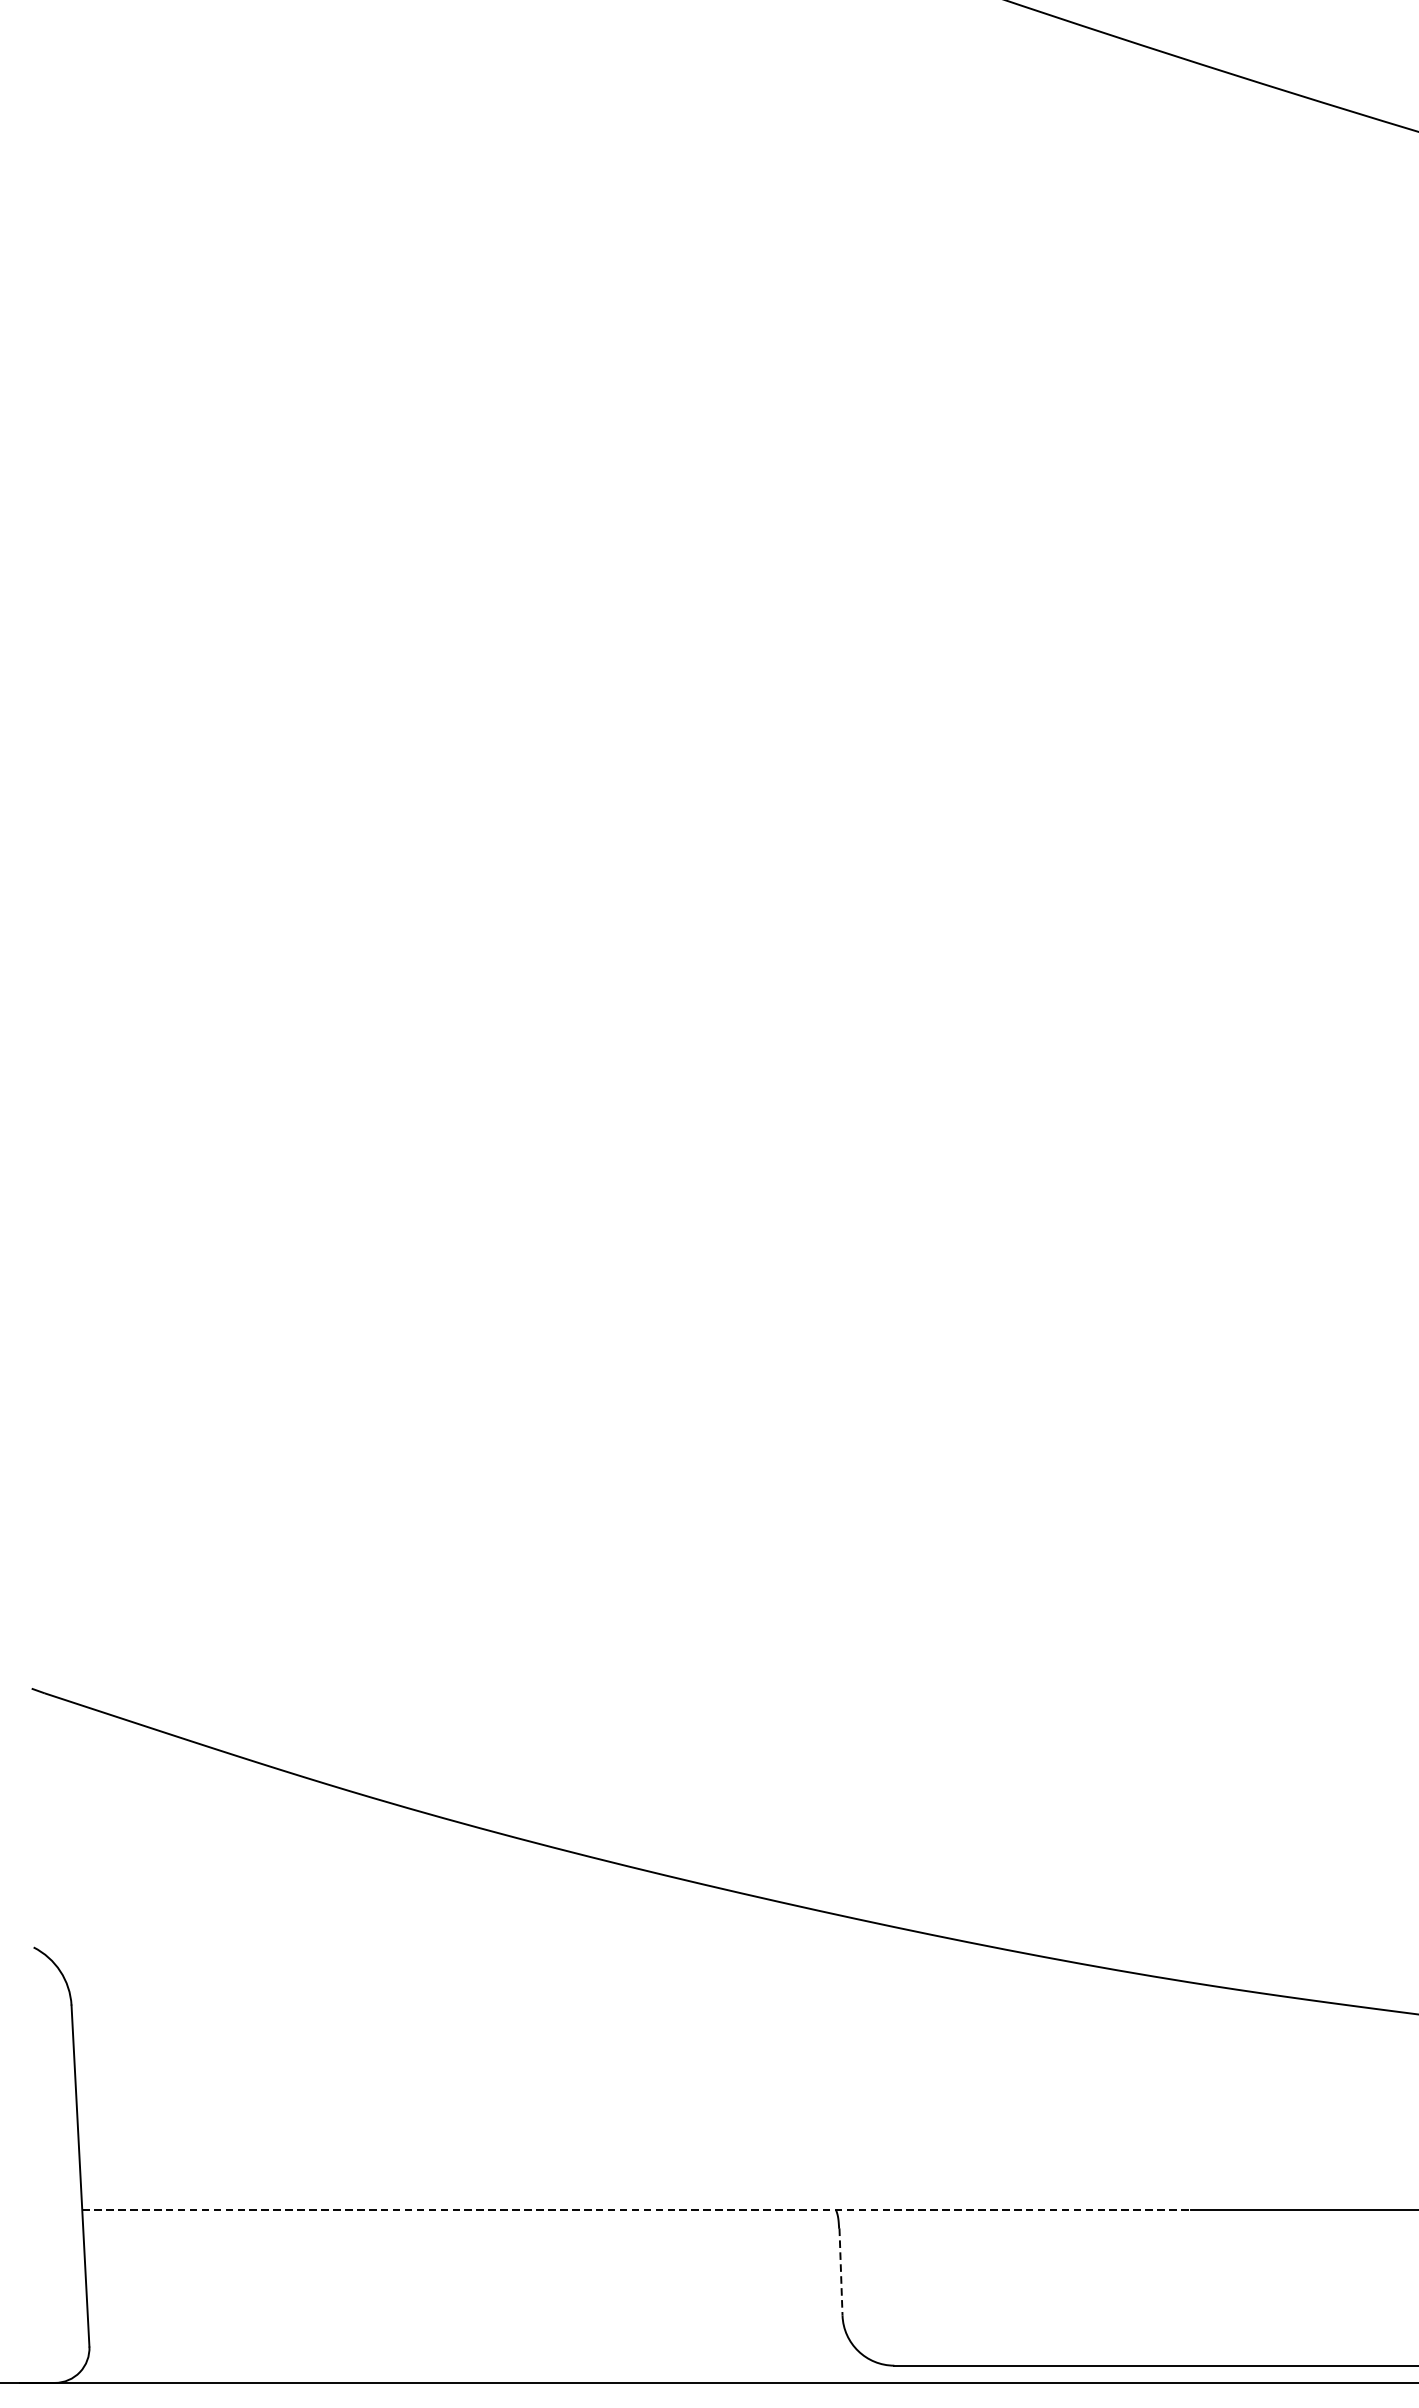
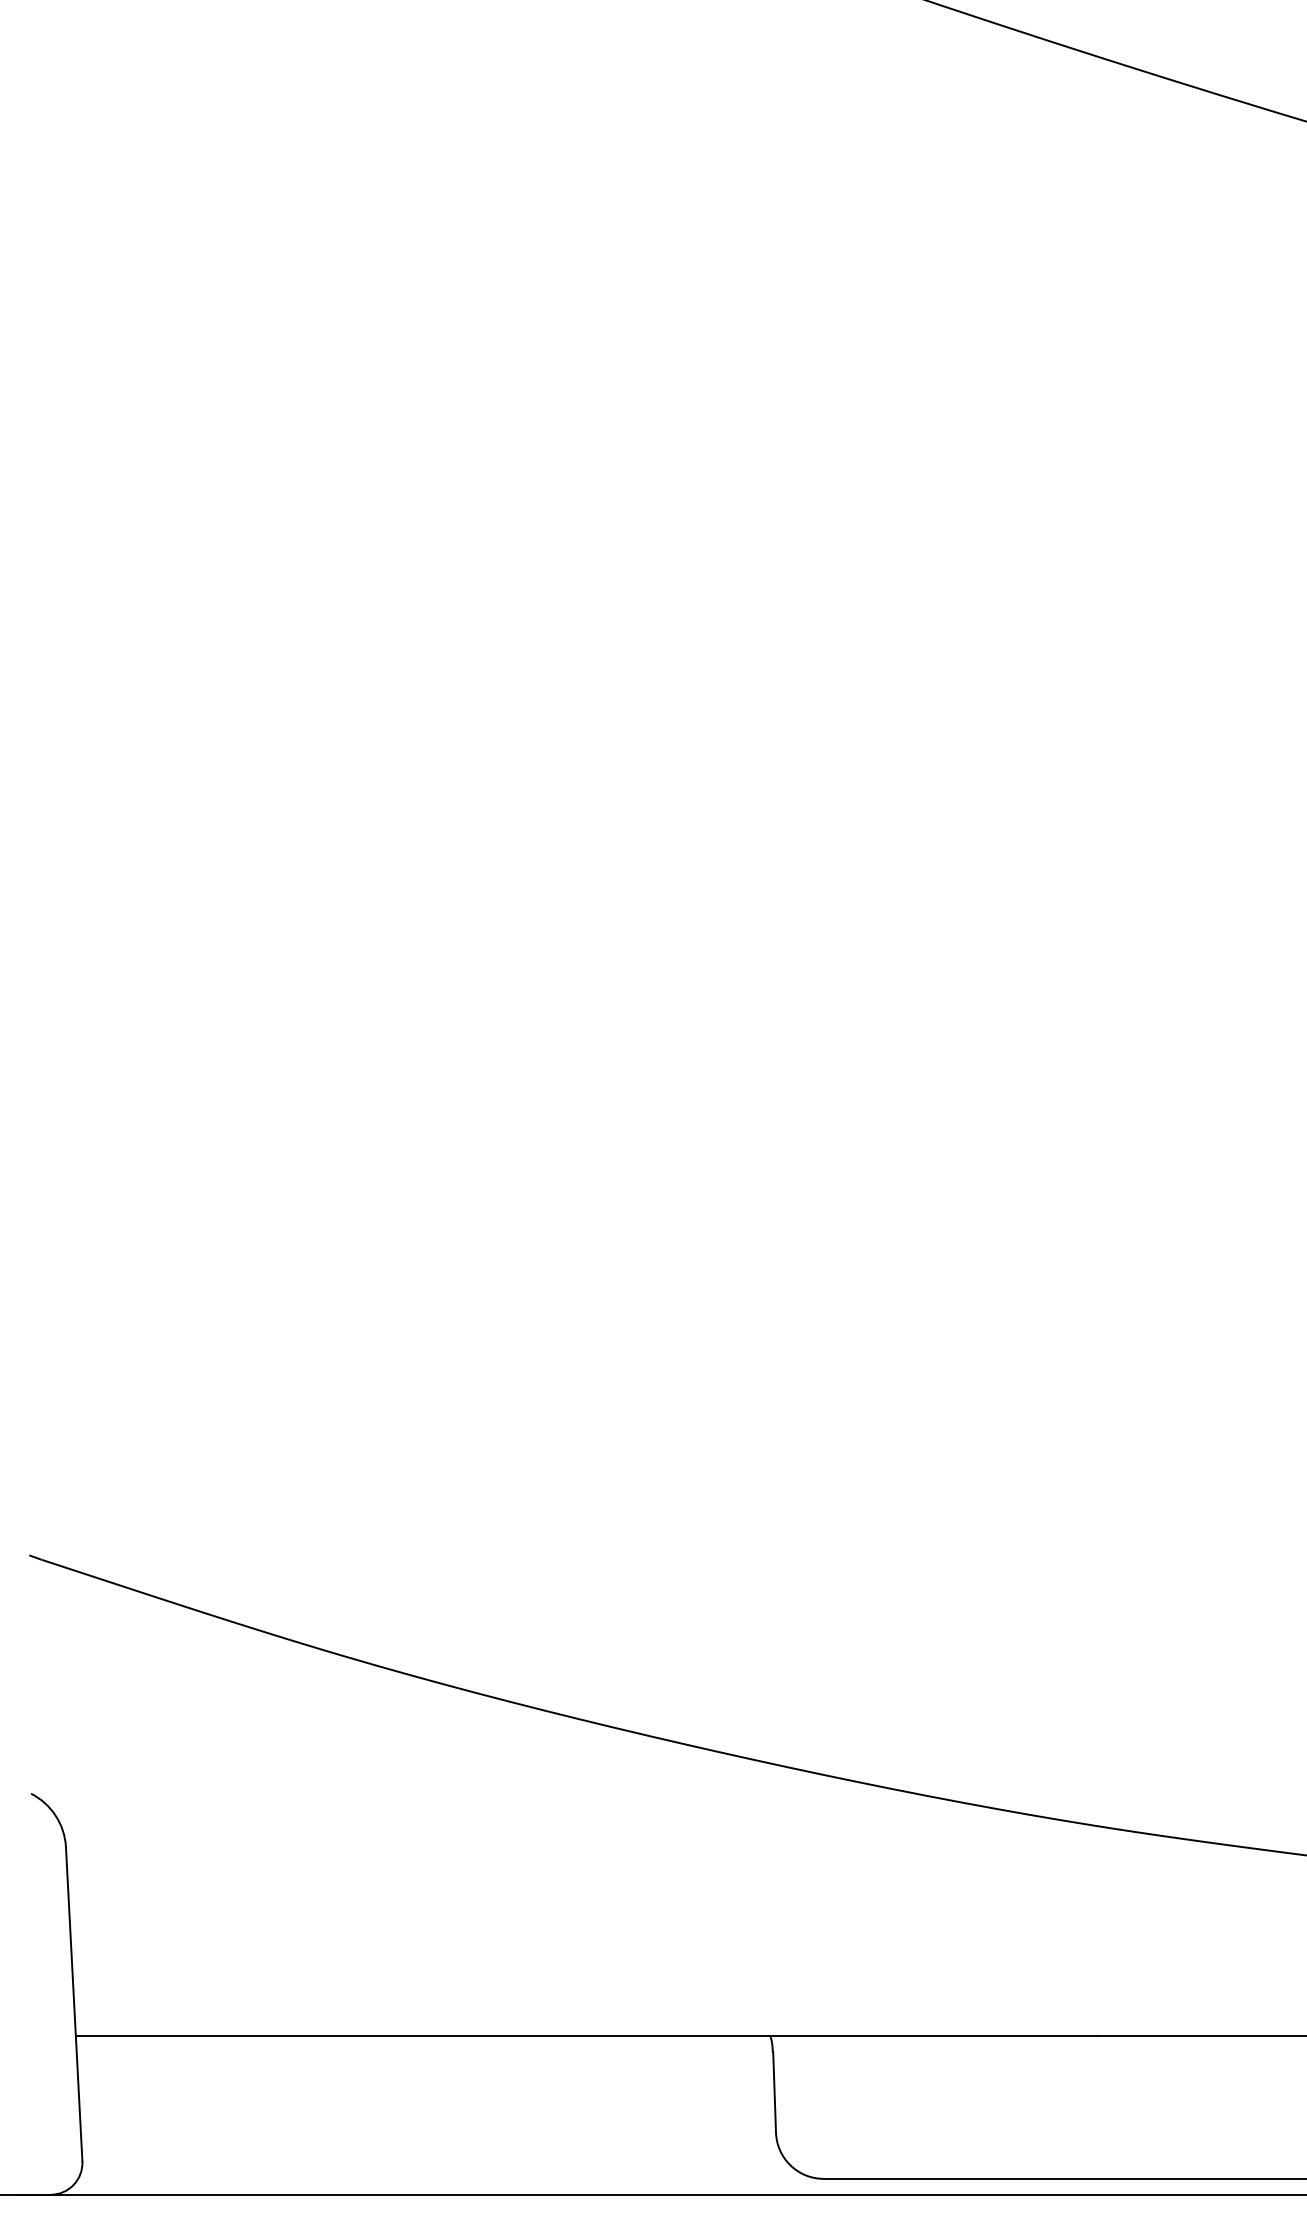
line: (636, 2209) -> (586, 2035), dashed -> solid
line: (840, 2272) -> (774, 2093), dashed -> solid

